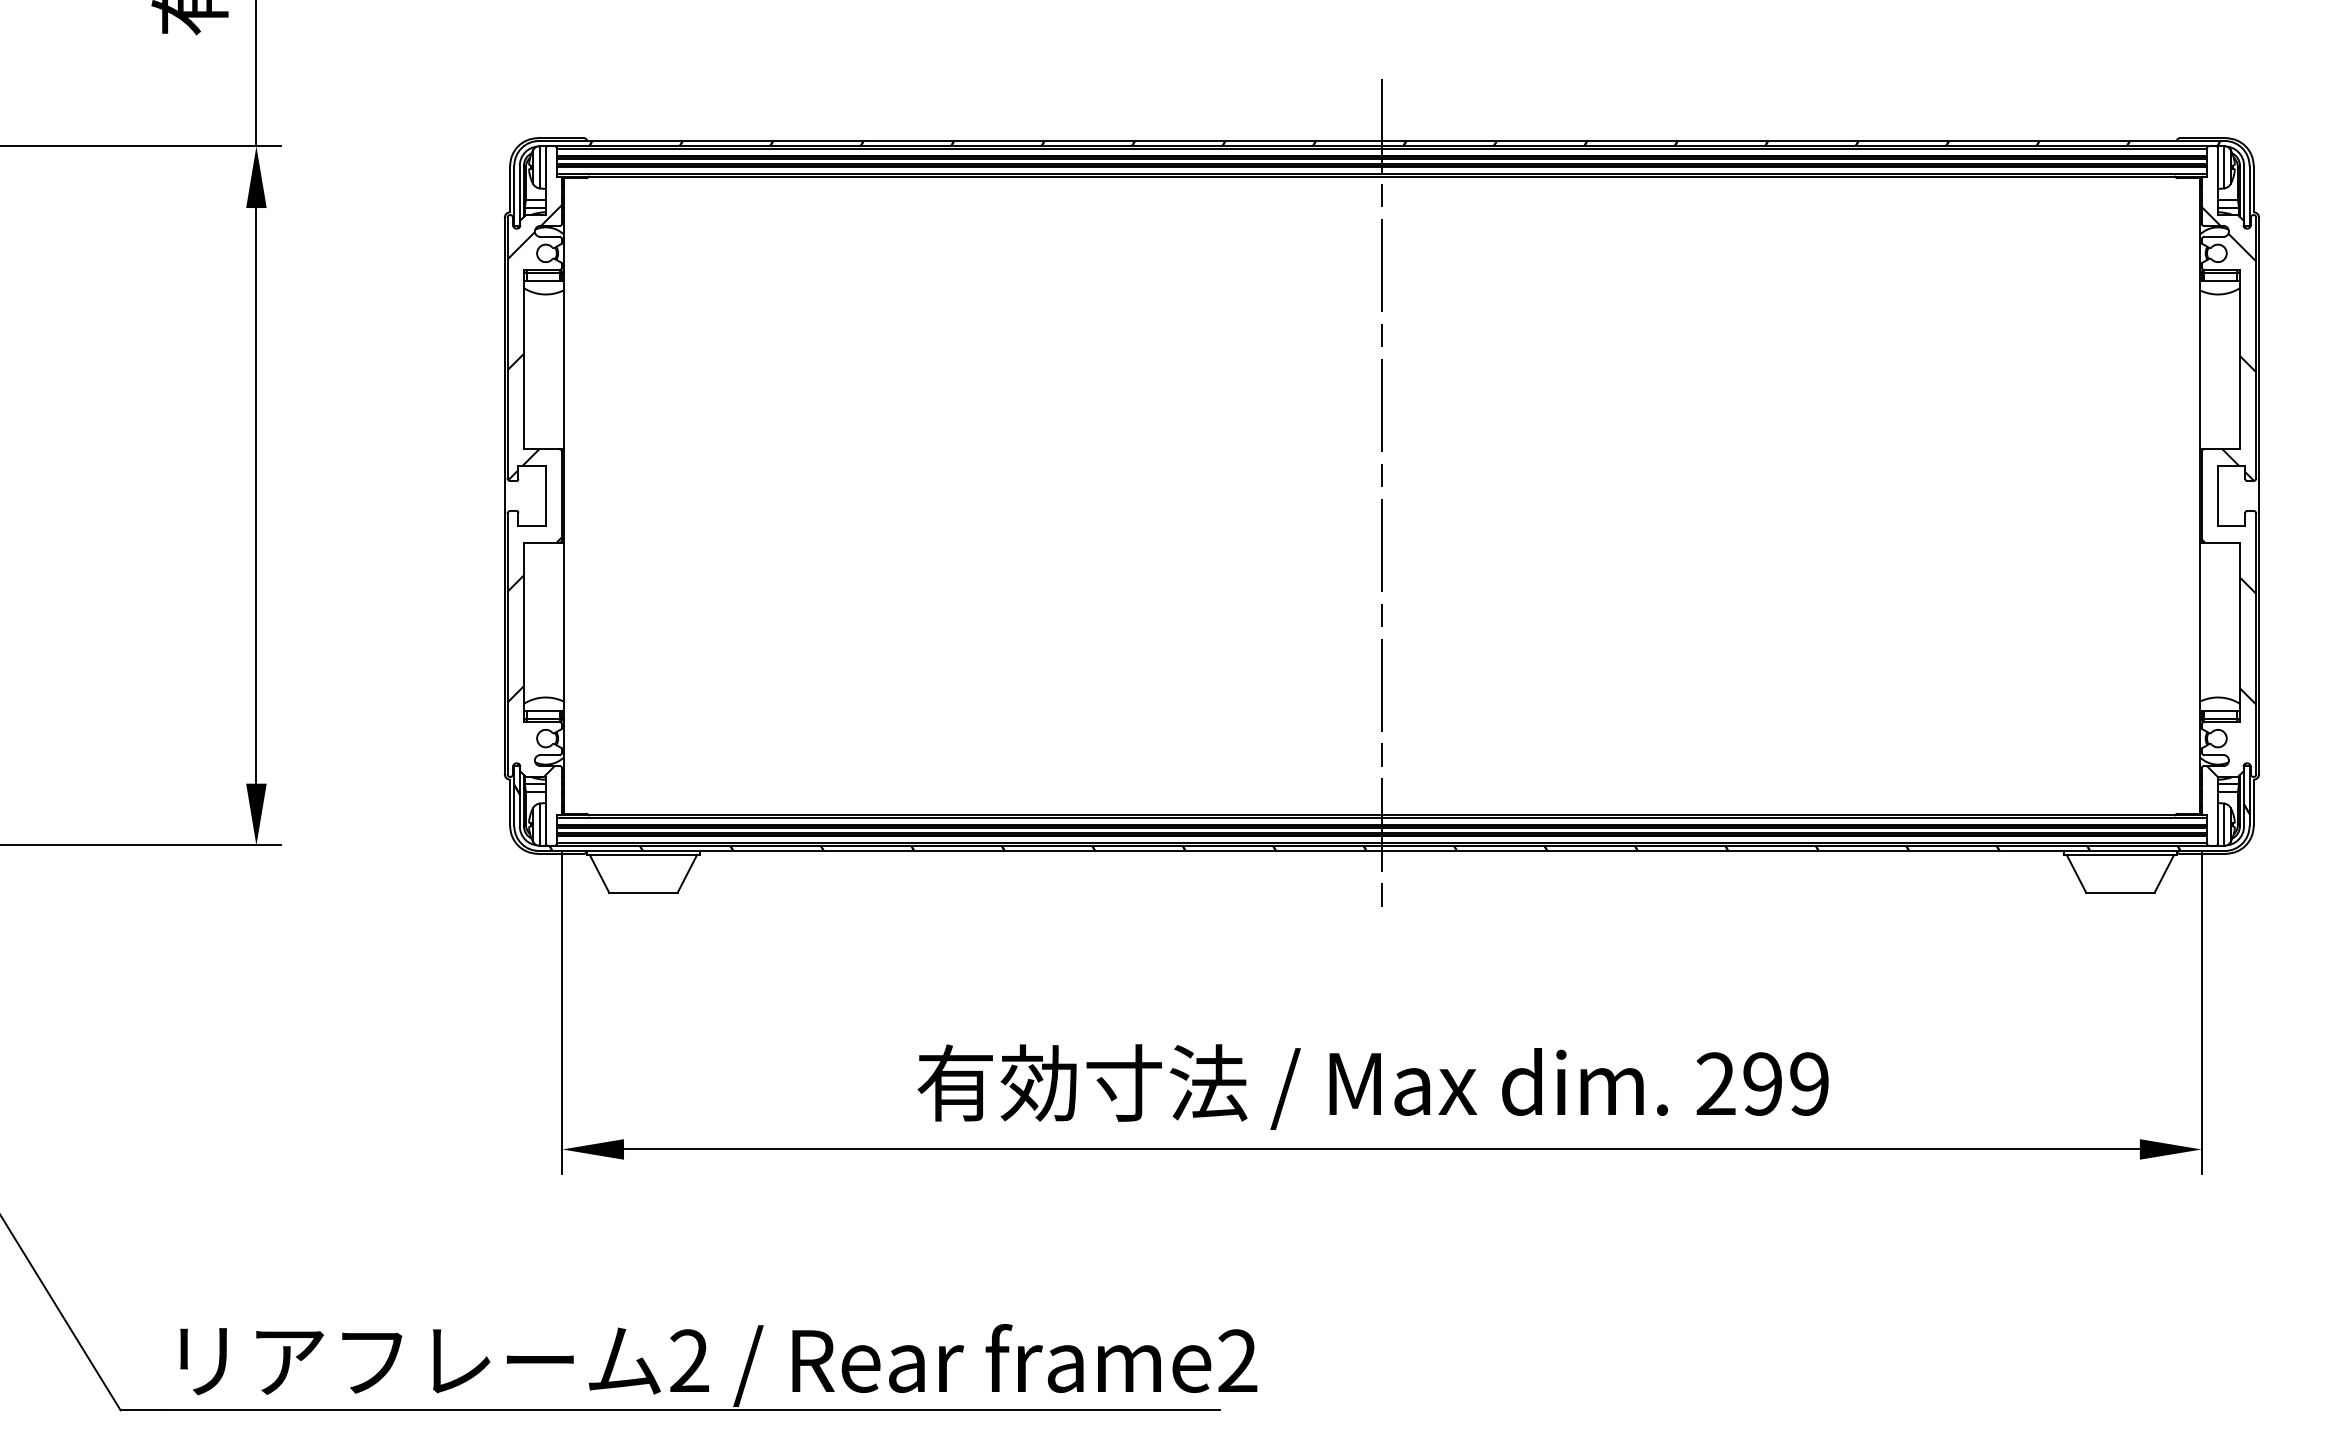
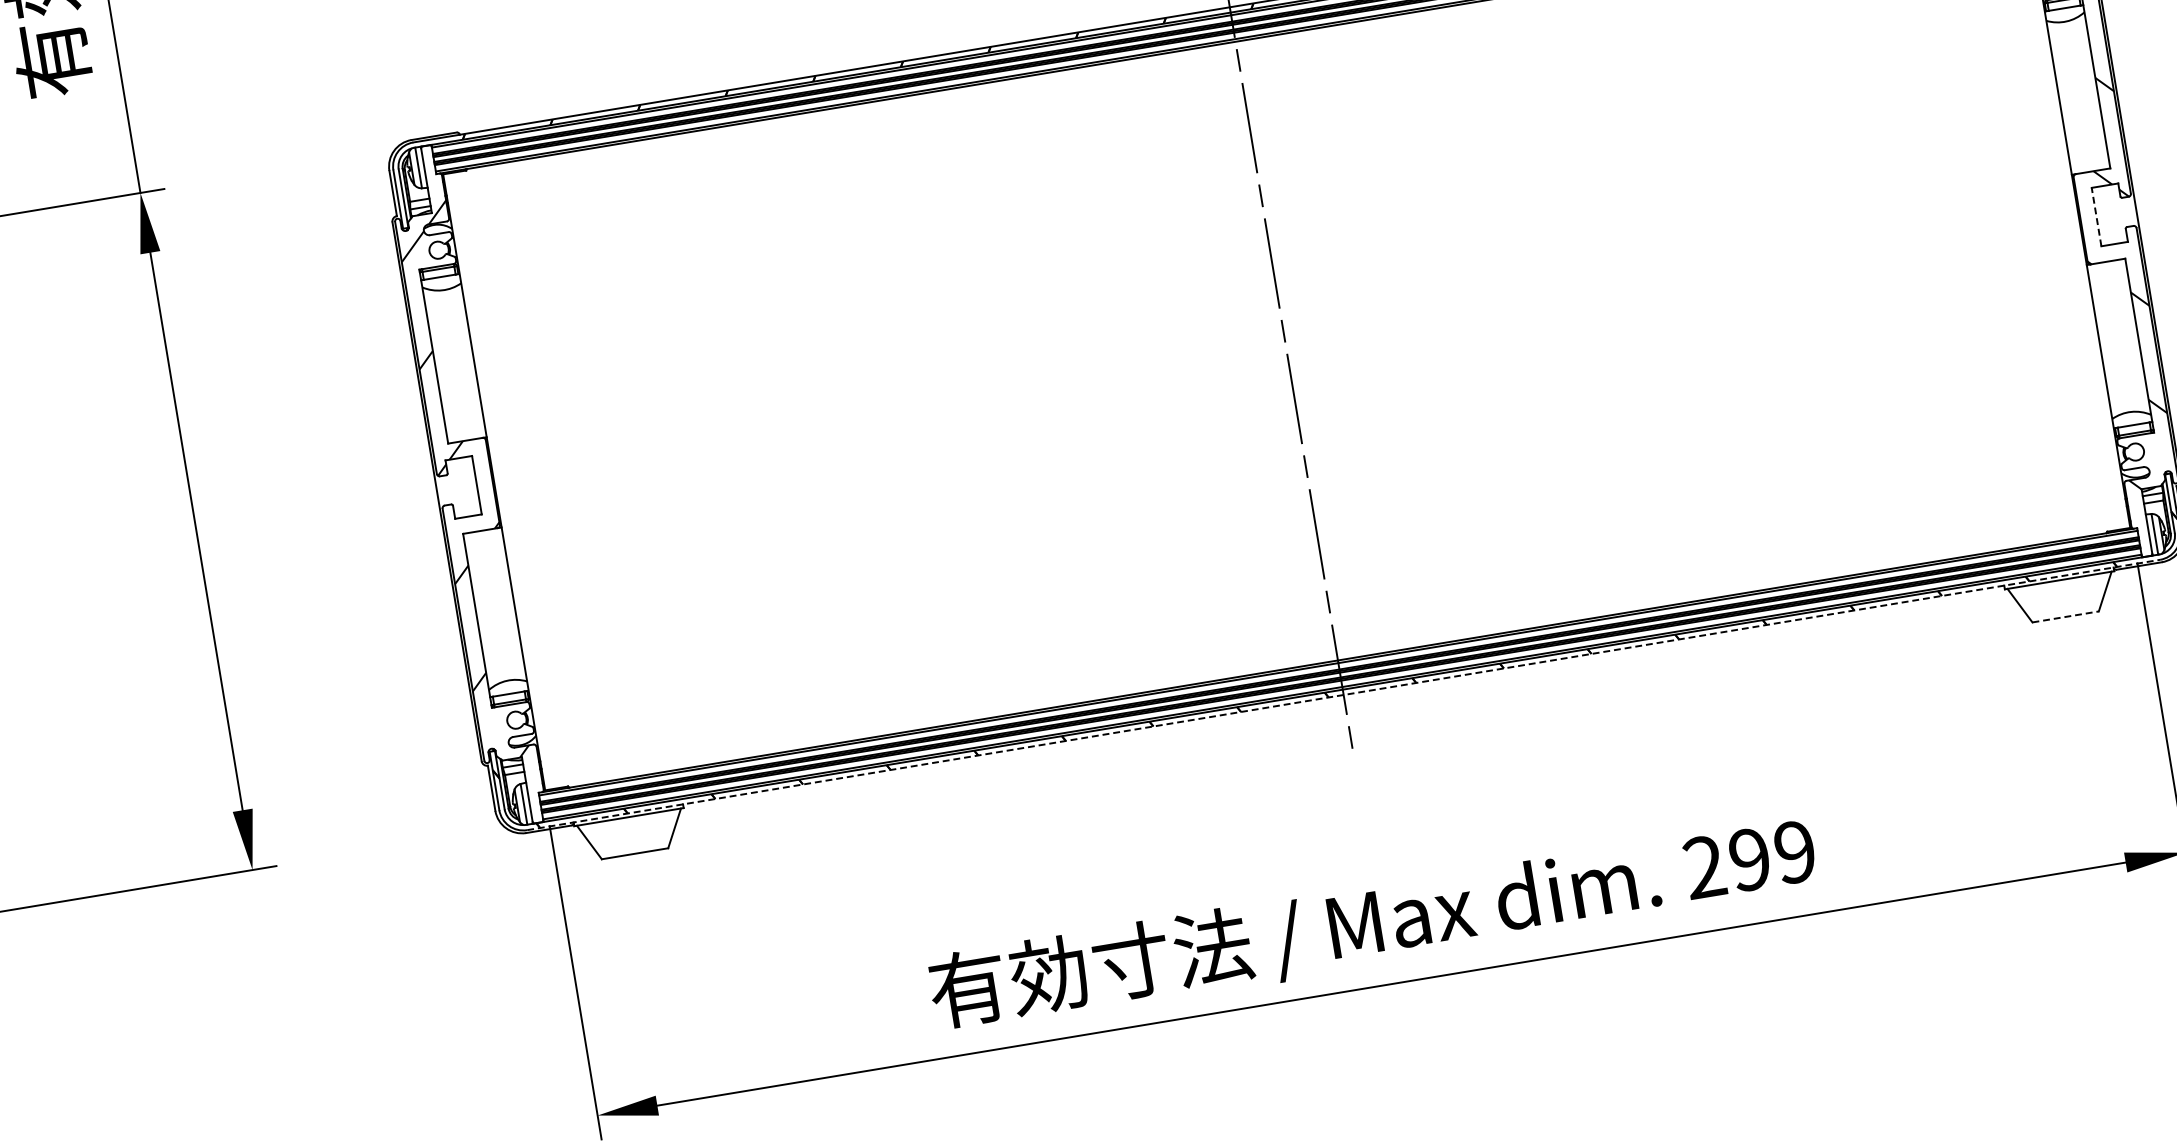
line: (2218, 495) -> (2096, 216), solid -> dashed
line: (1381, 850) -> (1343, 694), solid -> dashed
line: (2120, 892) -> (2065, 616), solid -> dashed

